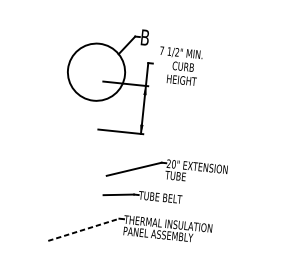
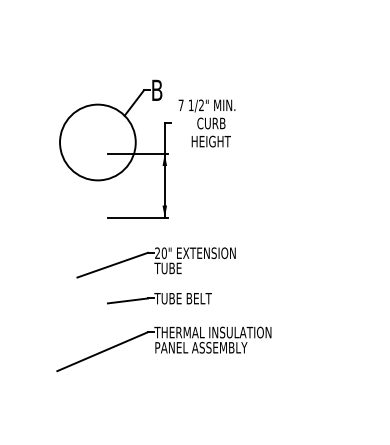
part: (166, 170) -> (155, 262), moved
part: (142, 195) -> (159, 298), moved
line: (84, 229) -> (103, 351), dashed -> solid

